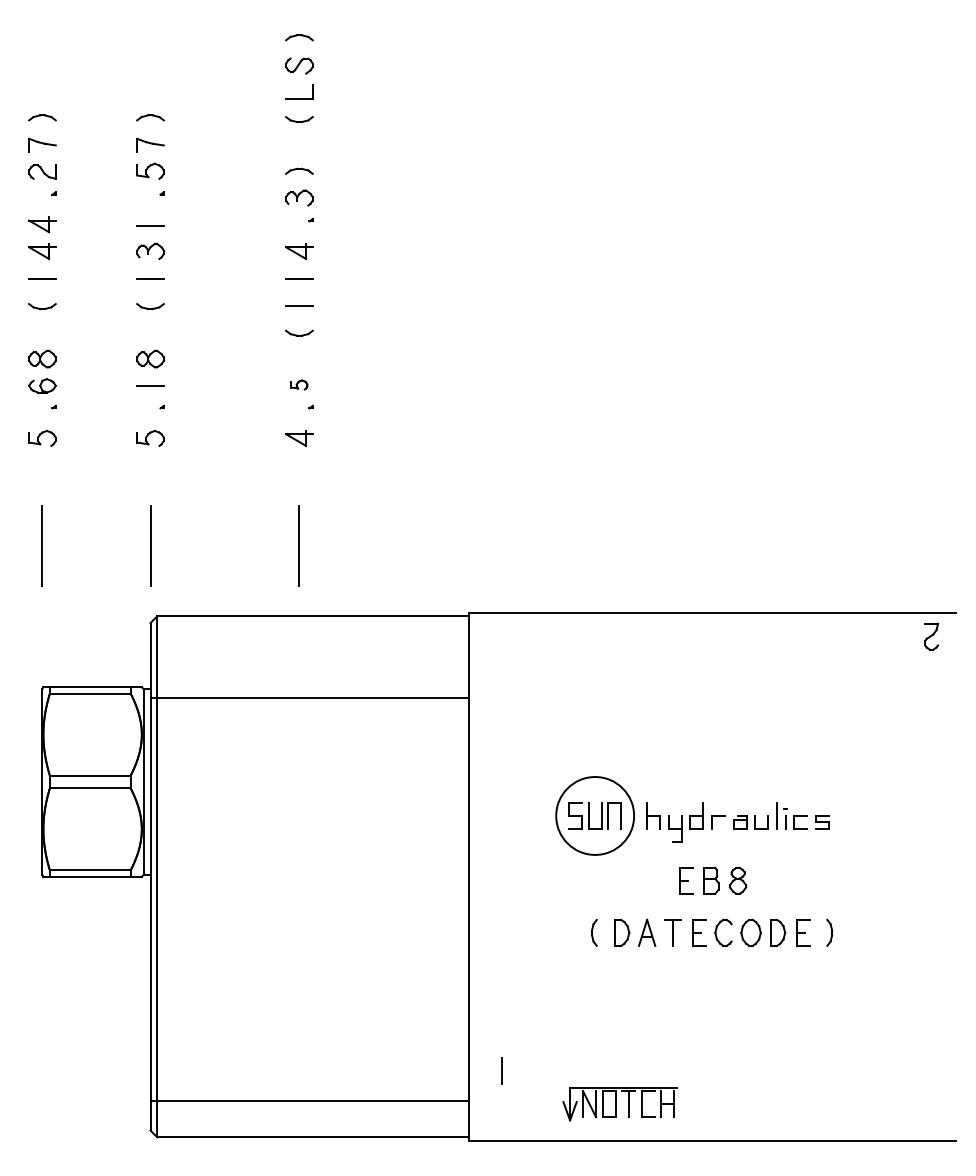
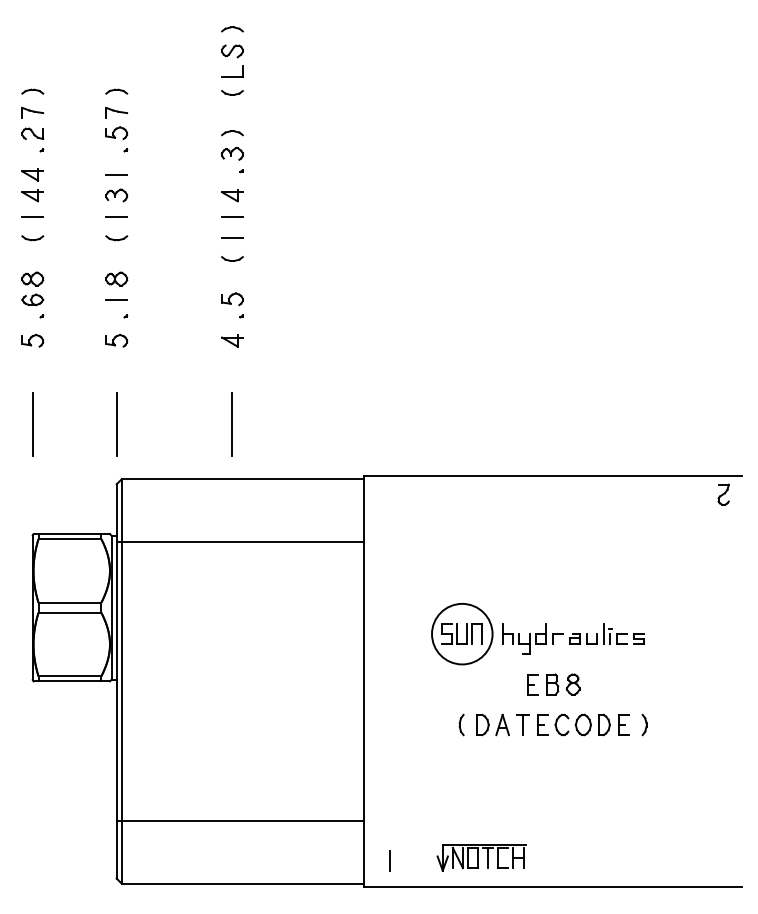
part: (299, 384) -> (232, 298), size x1.67
line: (501, 1070) -> (389, 859), moved
line: (309, 1101) -> (240, 821), moved

